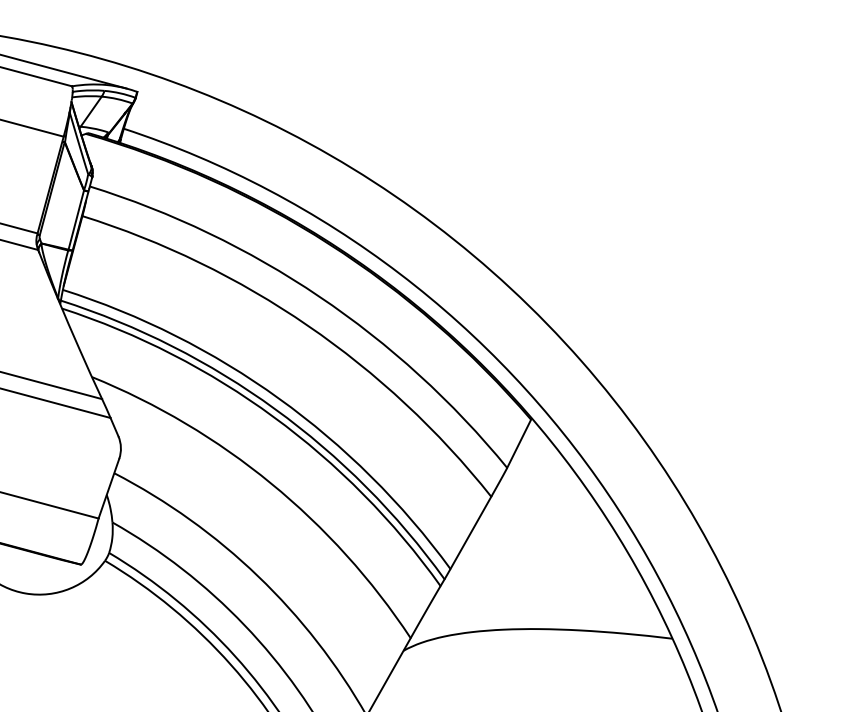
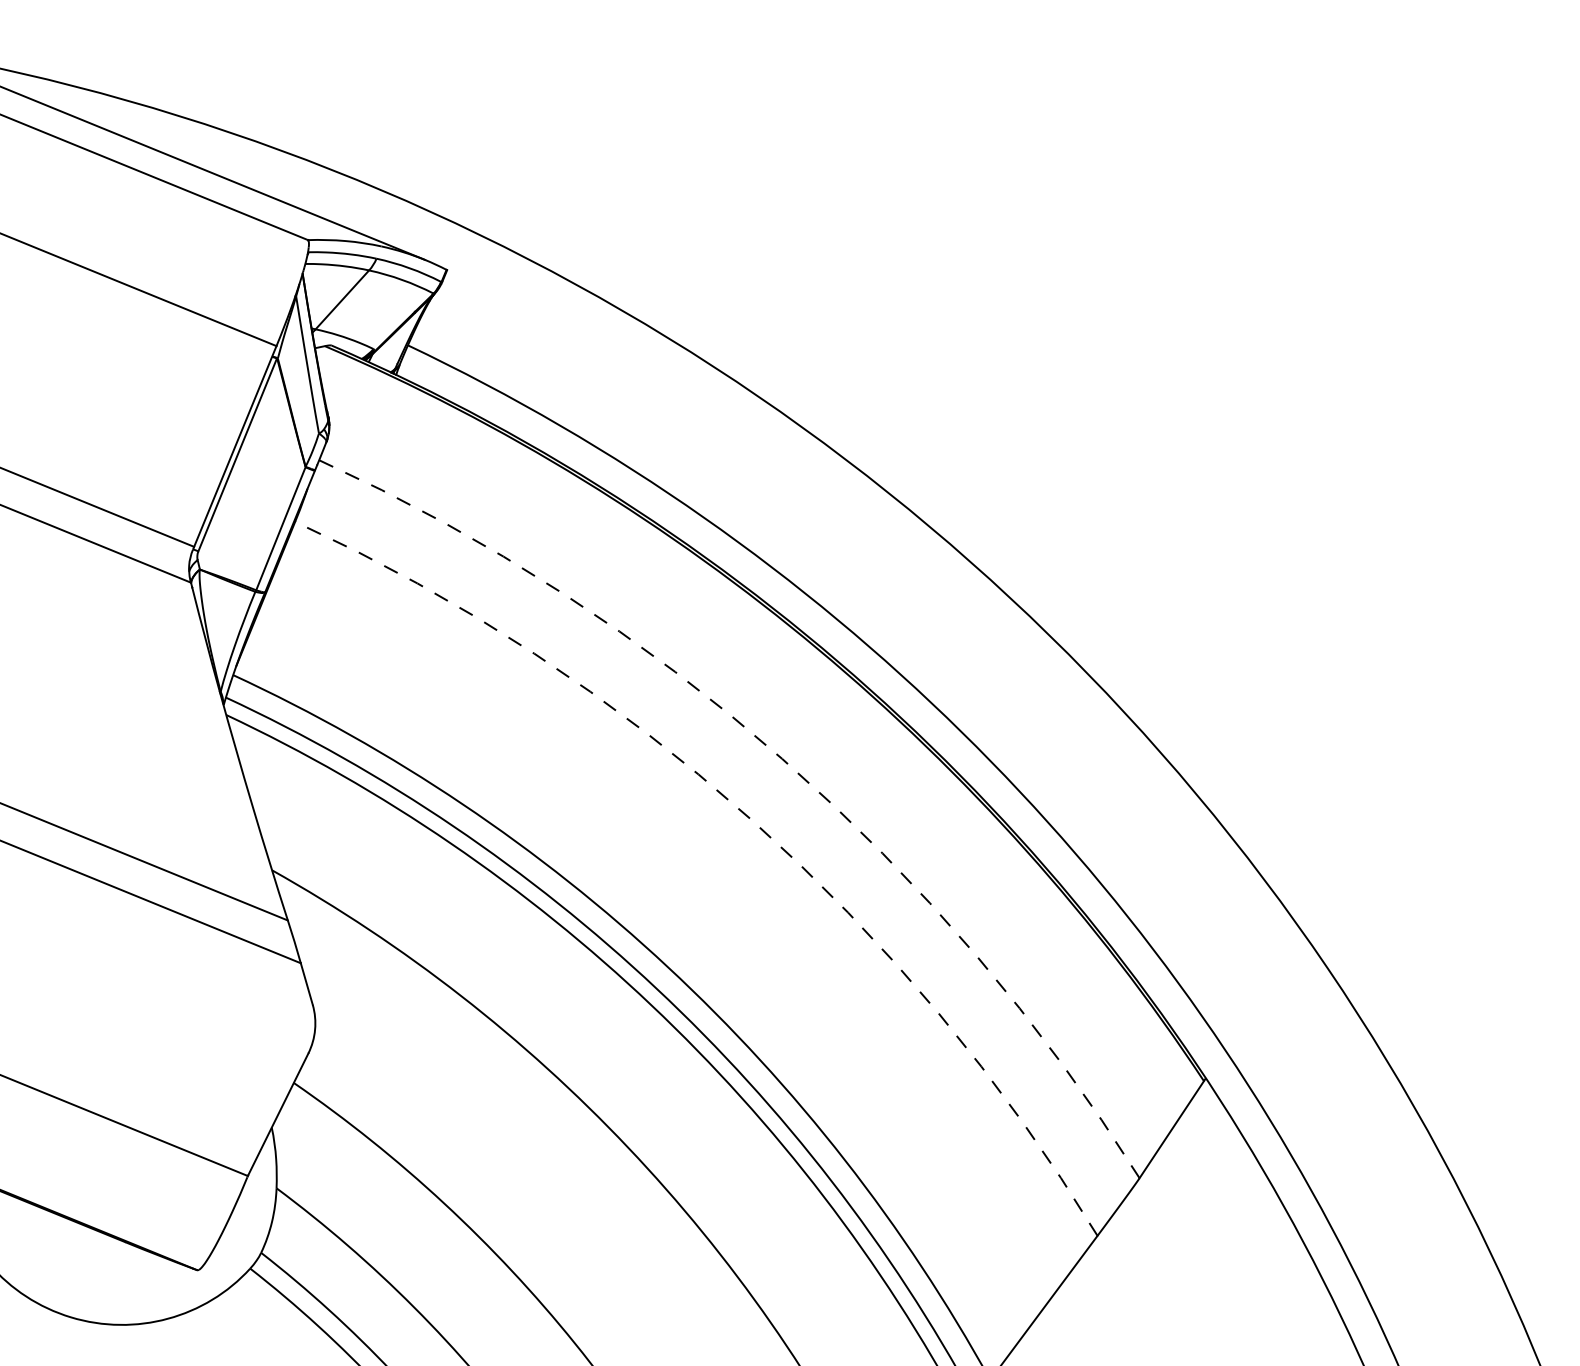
arc: (319, 296) -> (782, 758), solid -> dashed
arc: (307, 325) -> (749, 817), solid -> dashed

